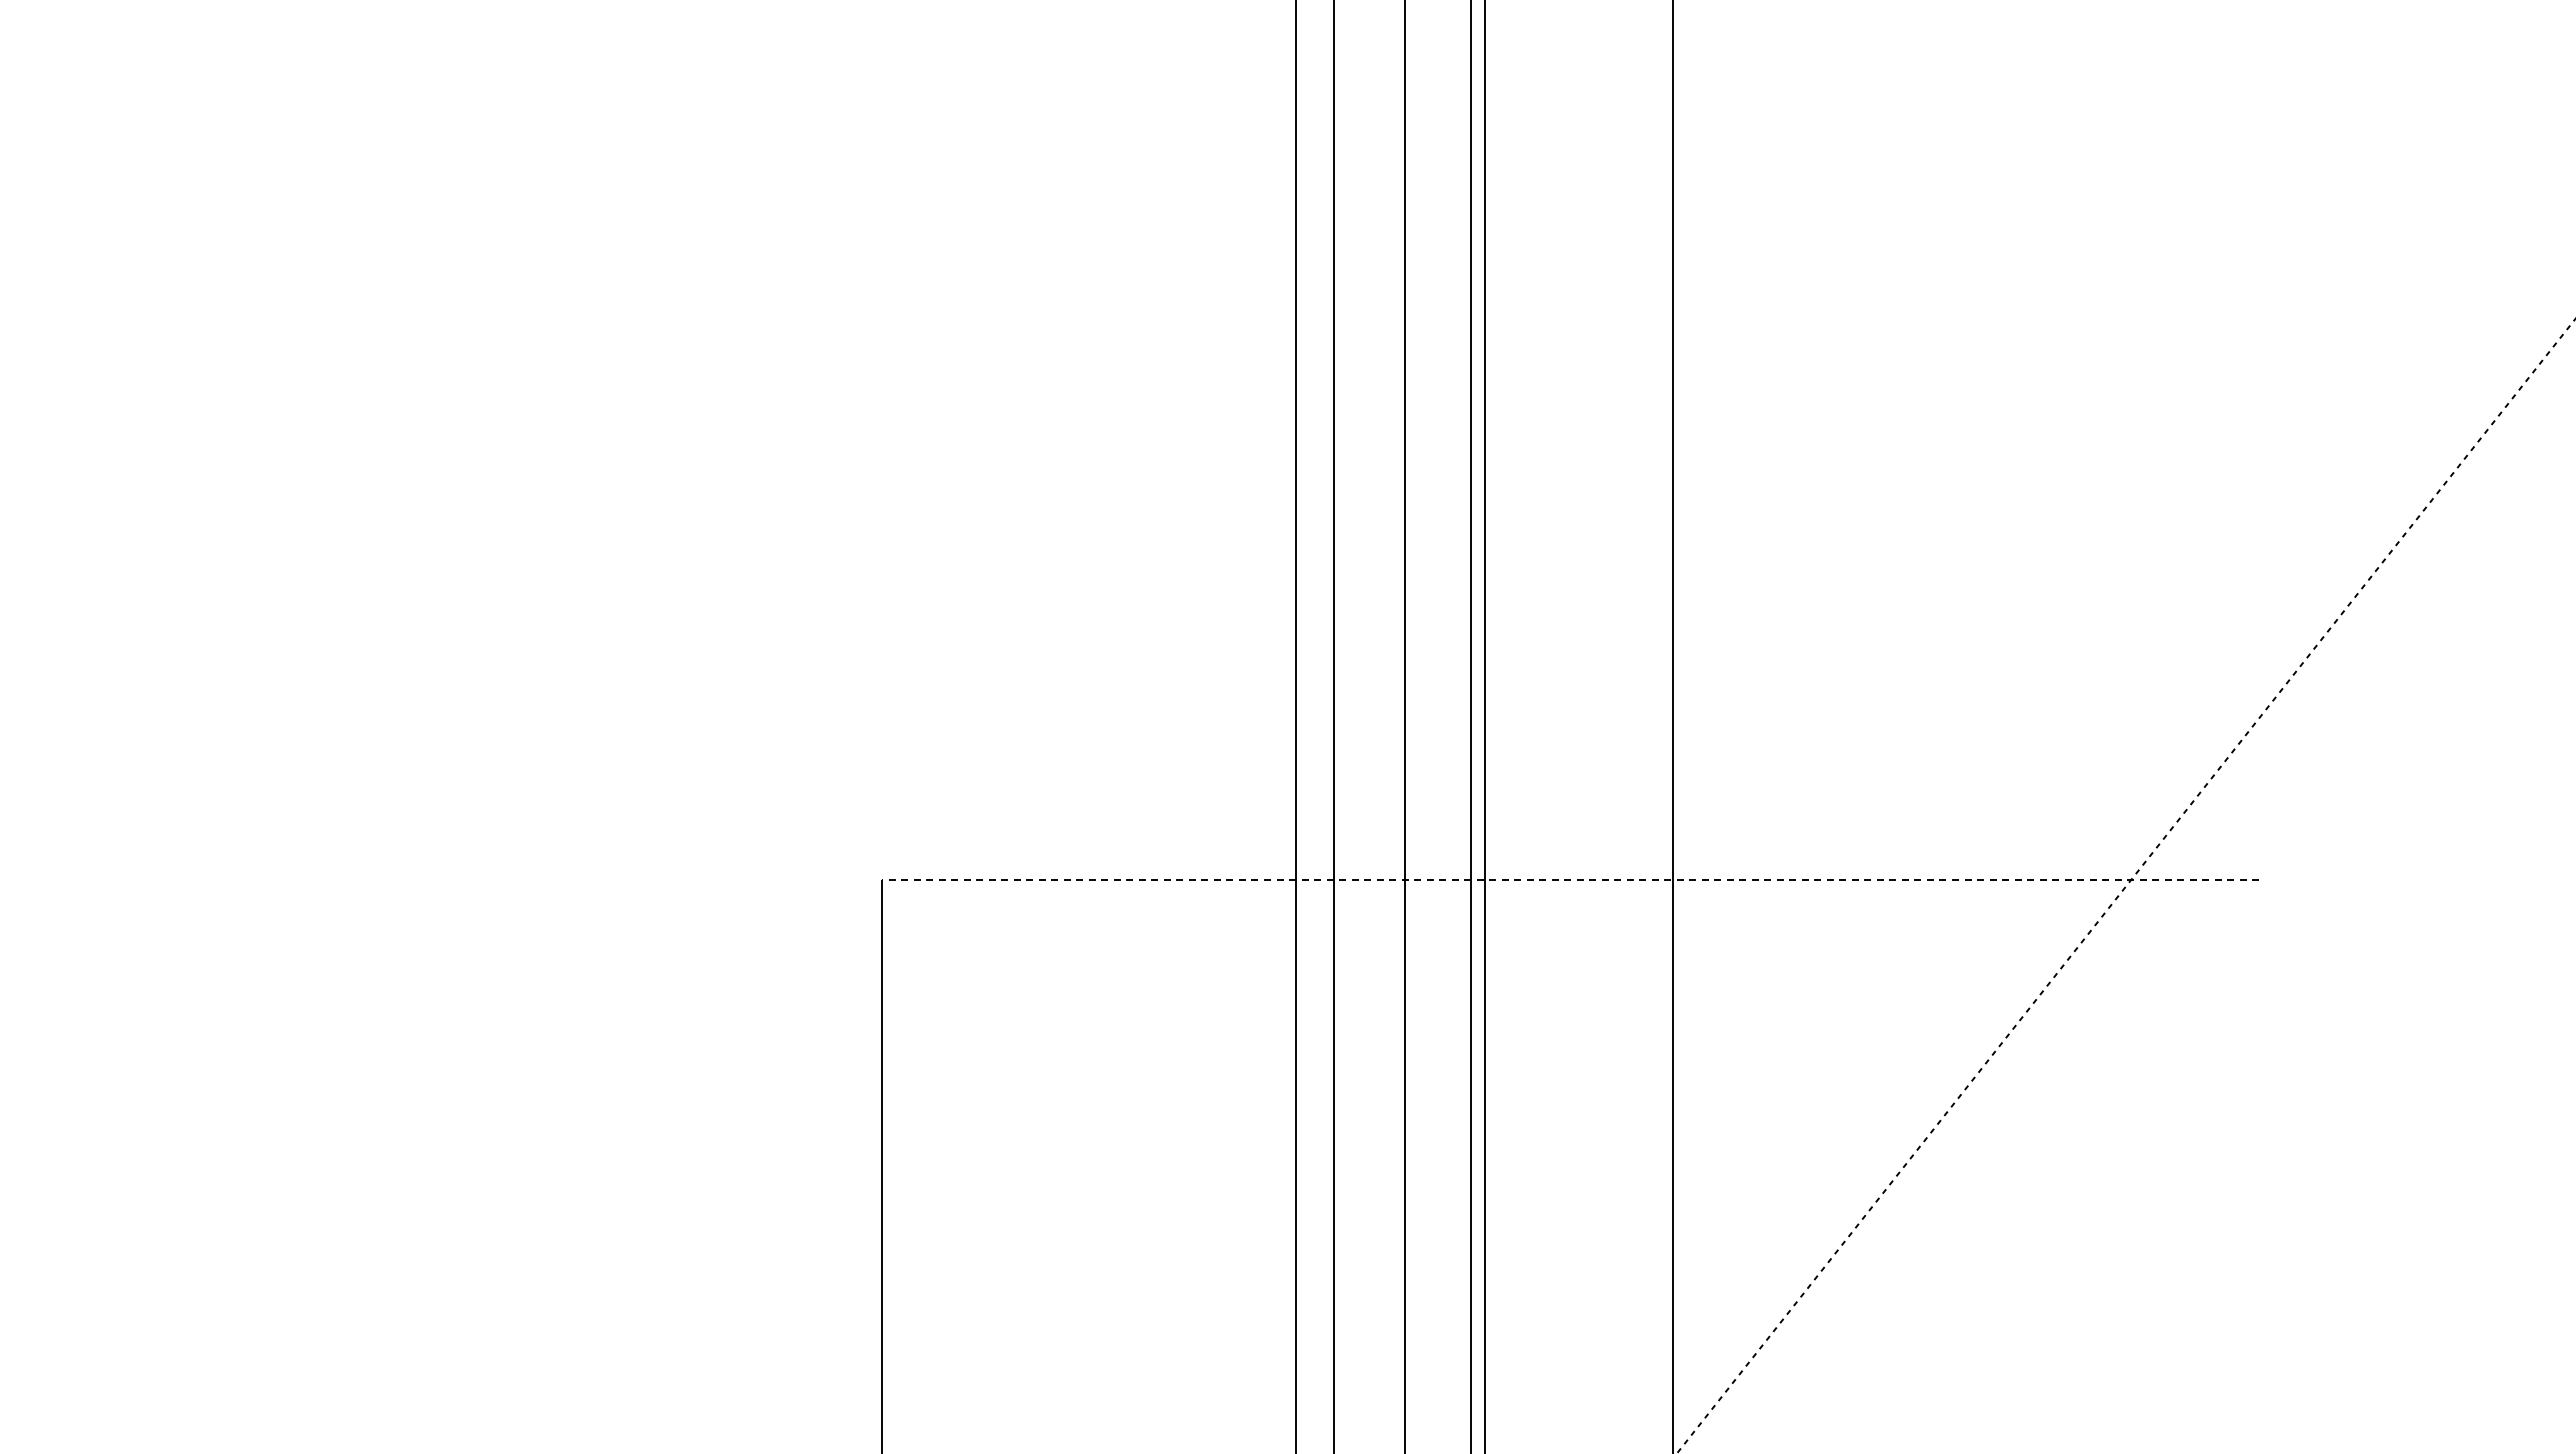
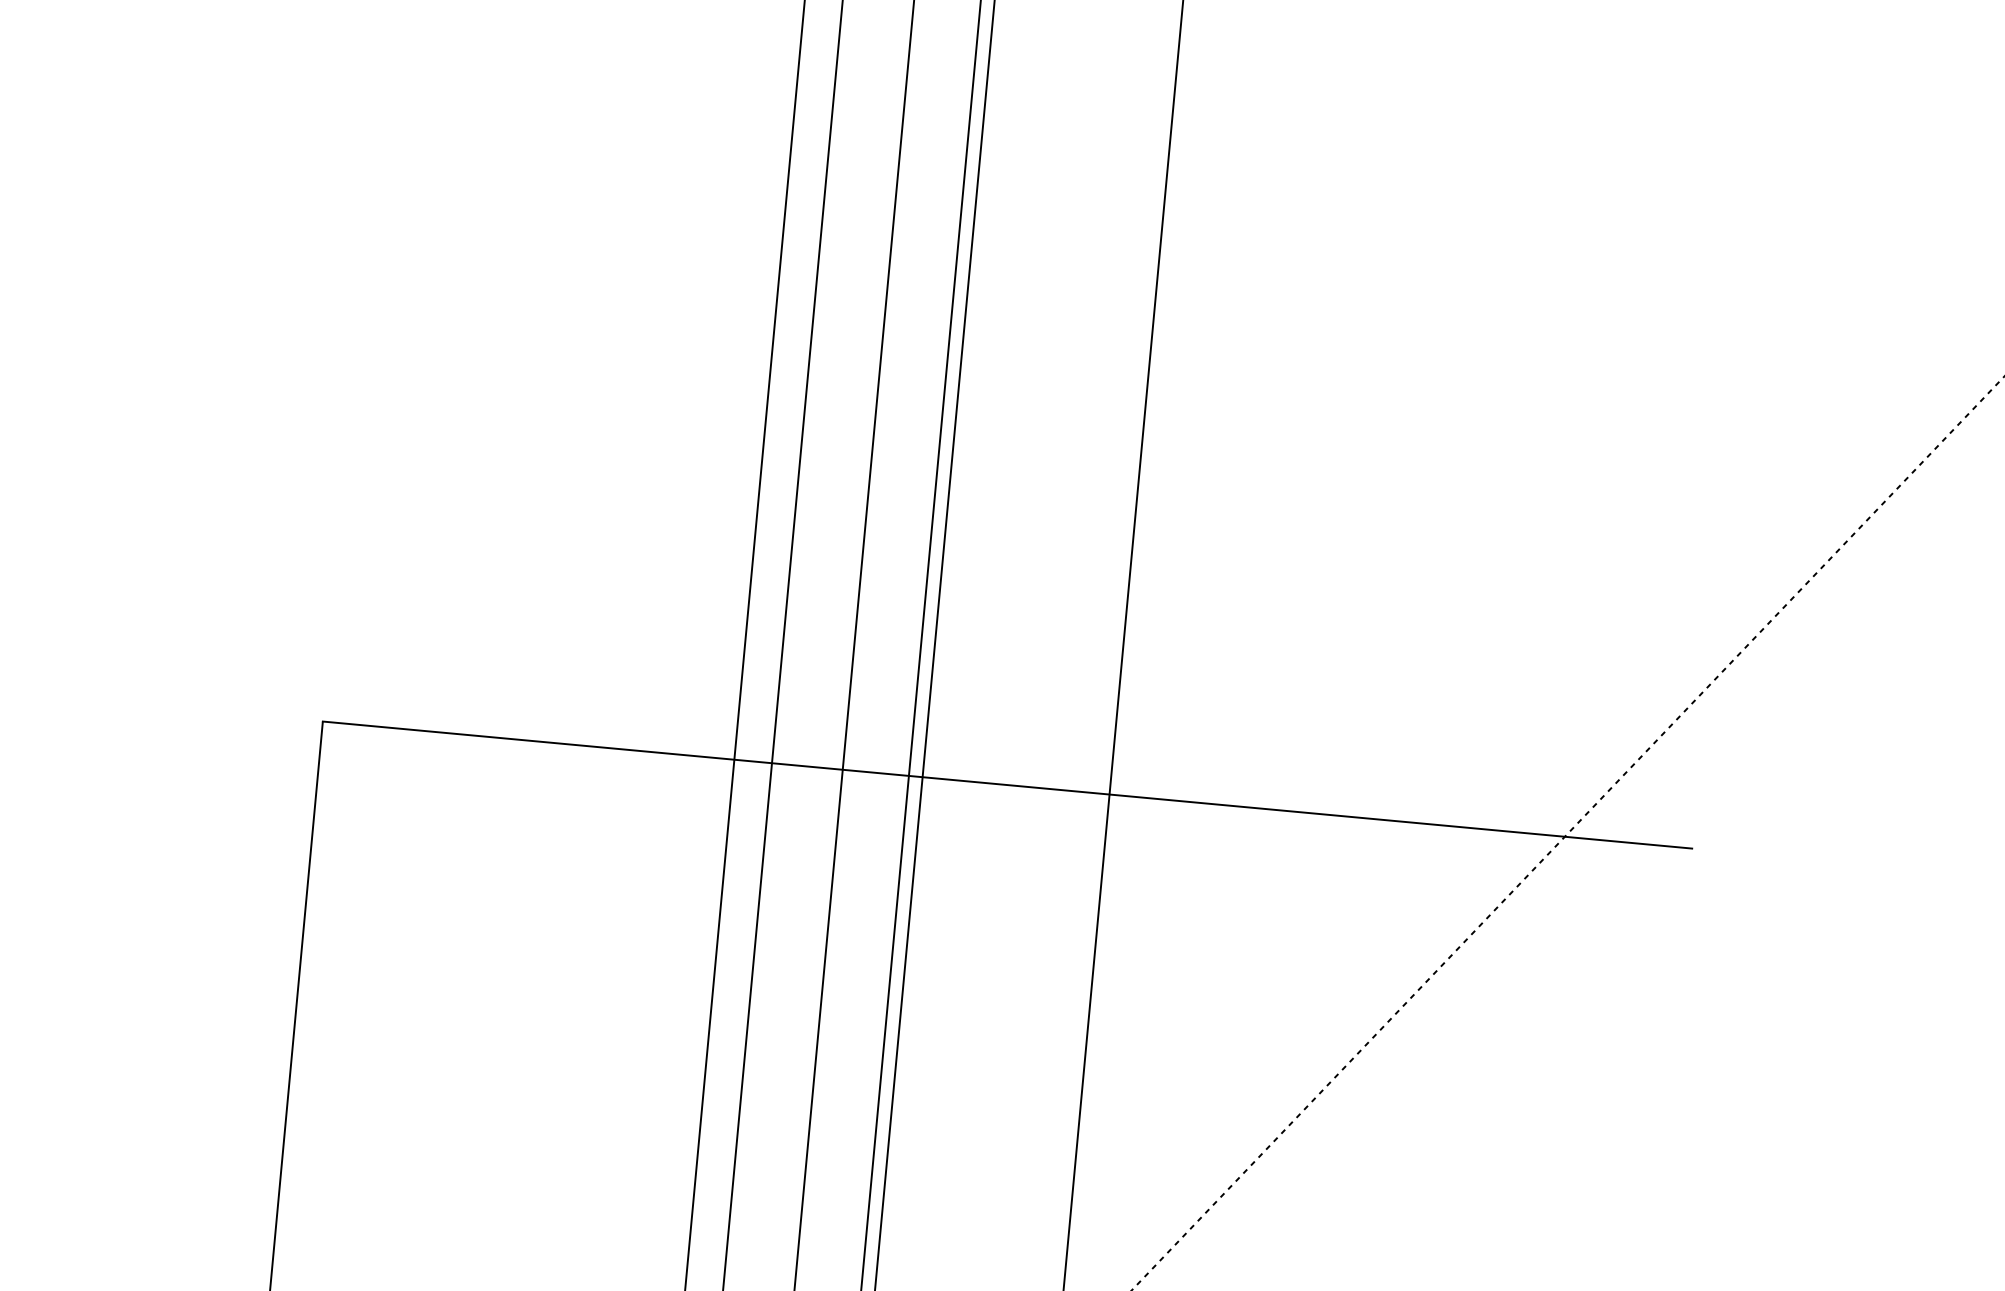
line: (1570, 879) -> (1007, 784), dashed -> solid

